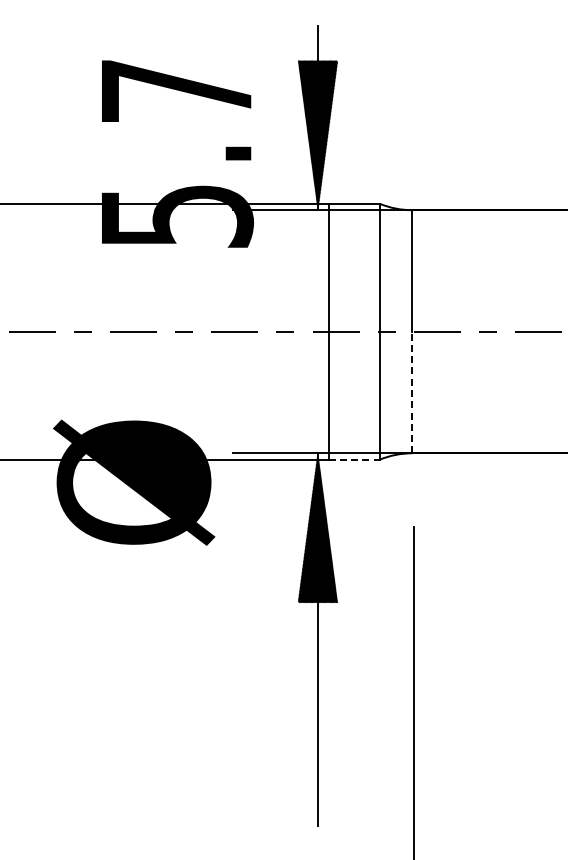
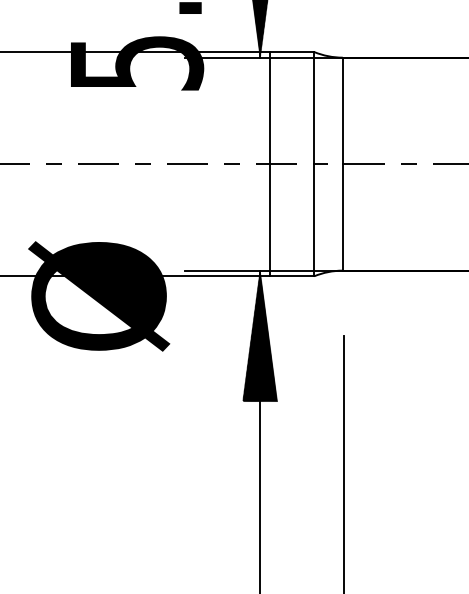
line: (412, 392) -> (343, 217), dashed -> solid
line: (354, 459) -> (292, 276), dashed -> solid

